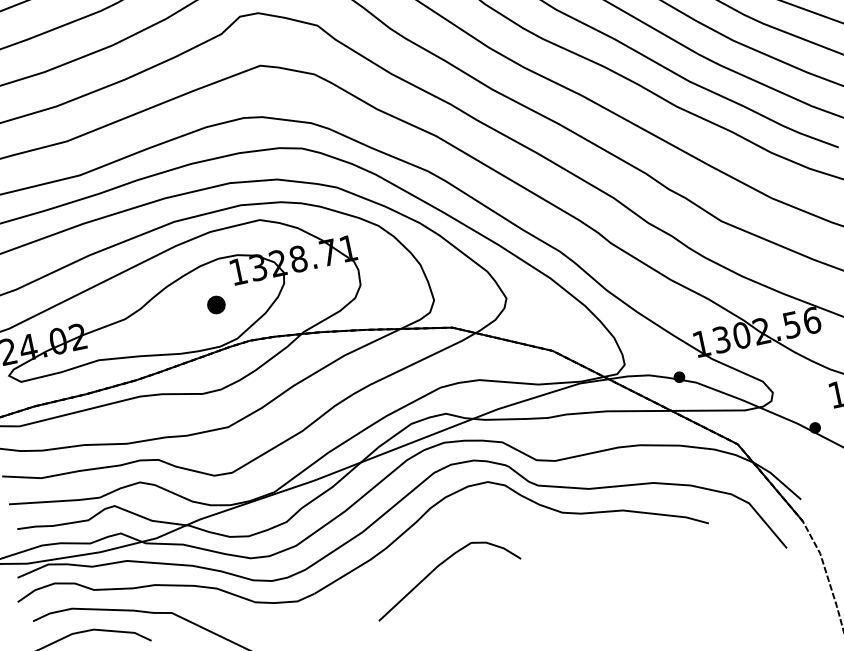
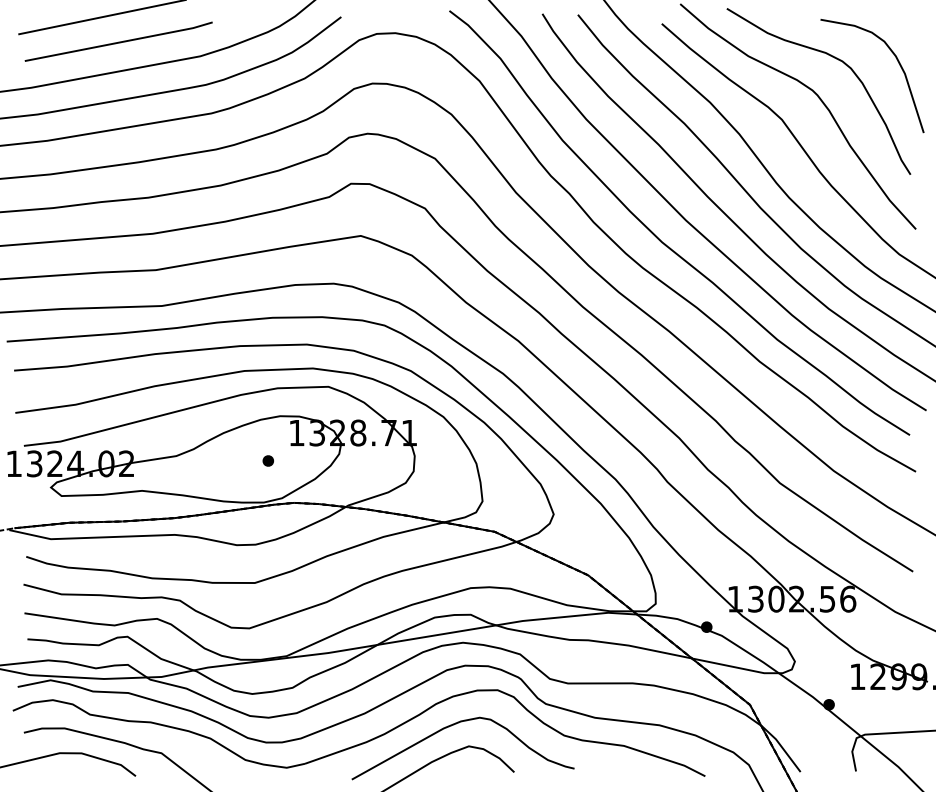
part: (215, 304) -> (267, 460), size x0.62
curve: (452, 525) -> (454, 725), added

